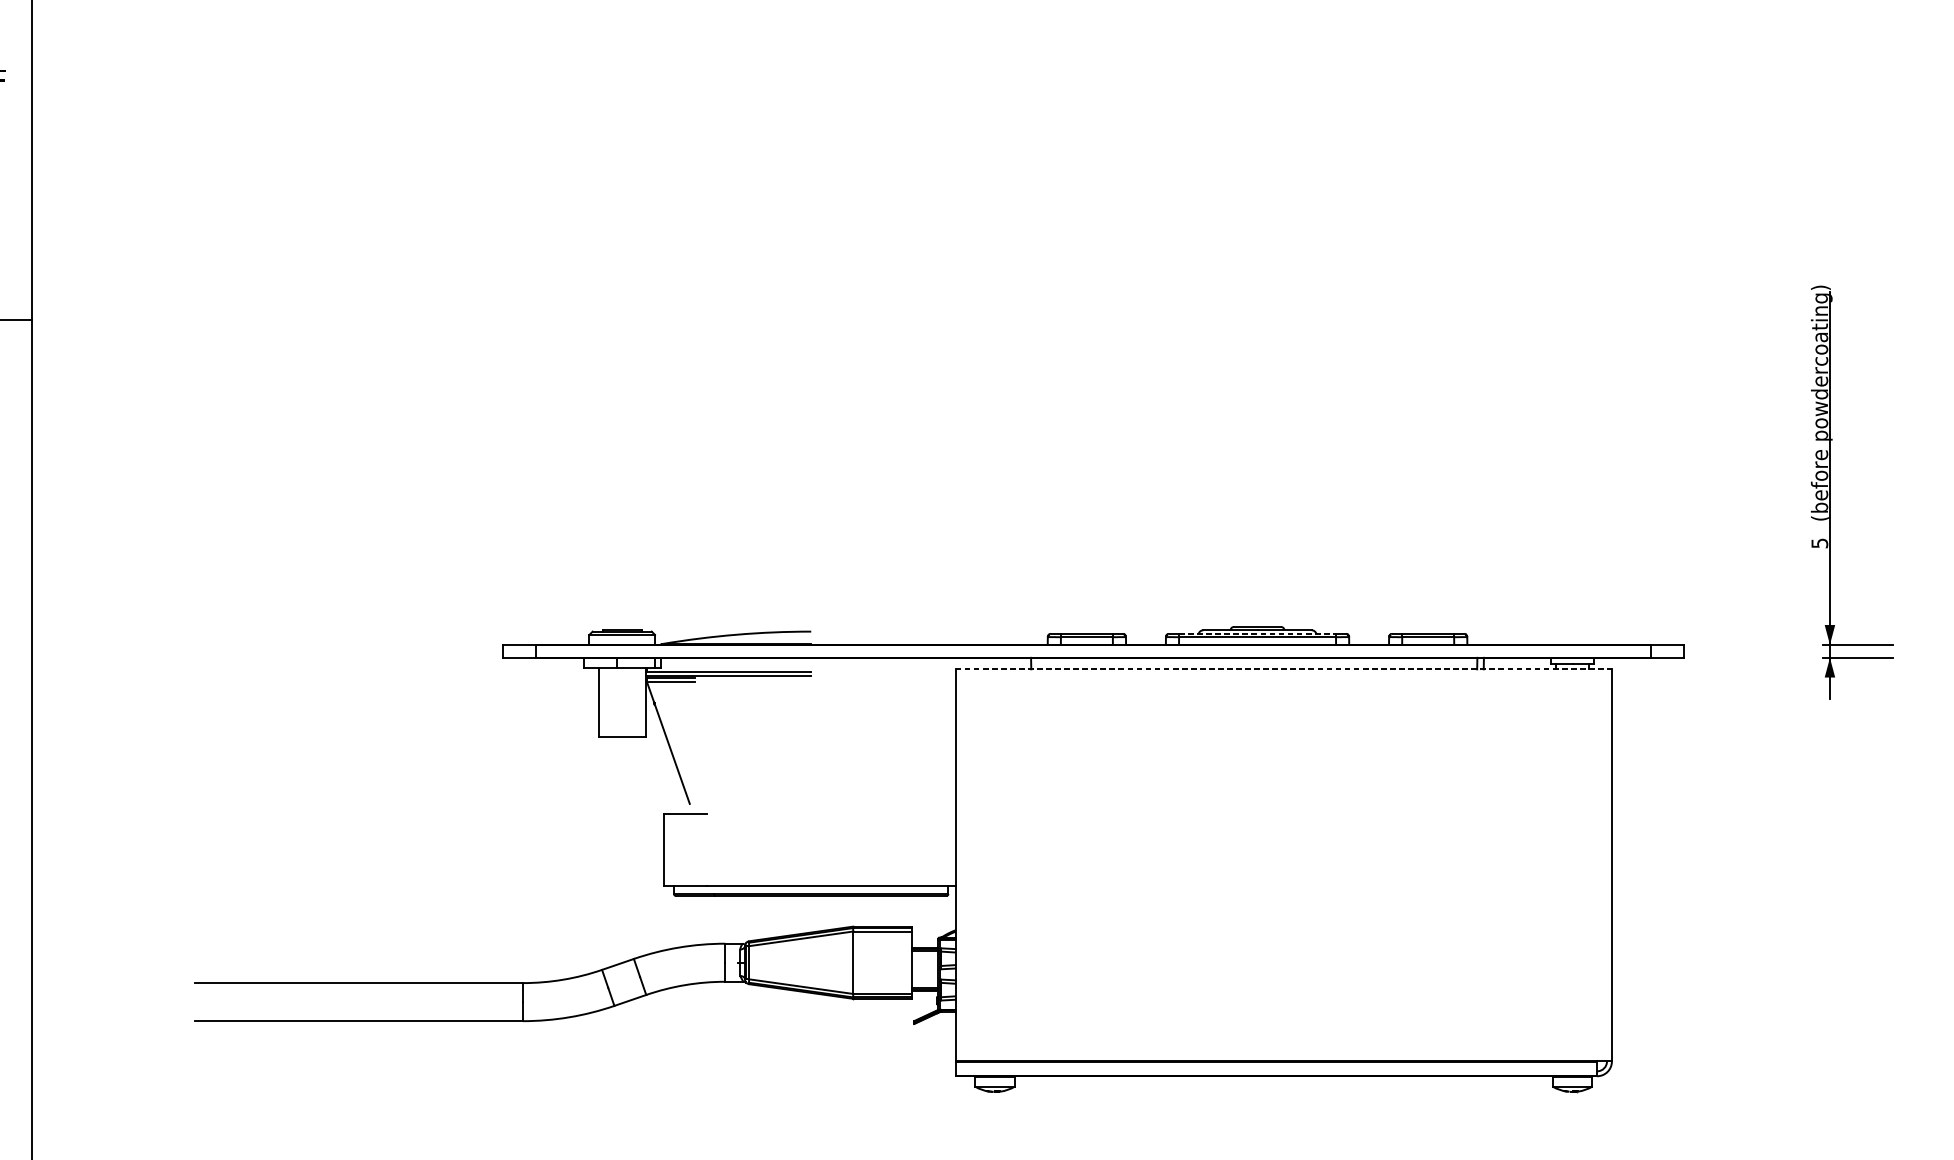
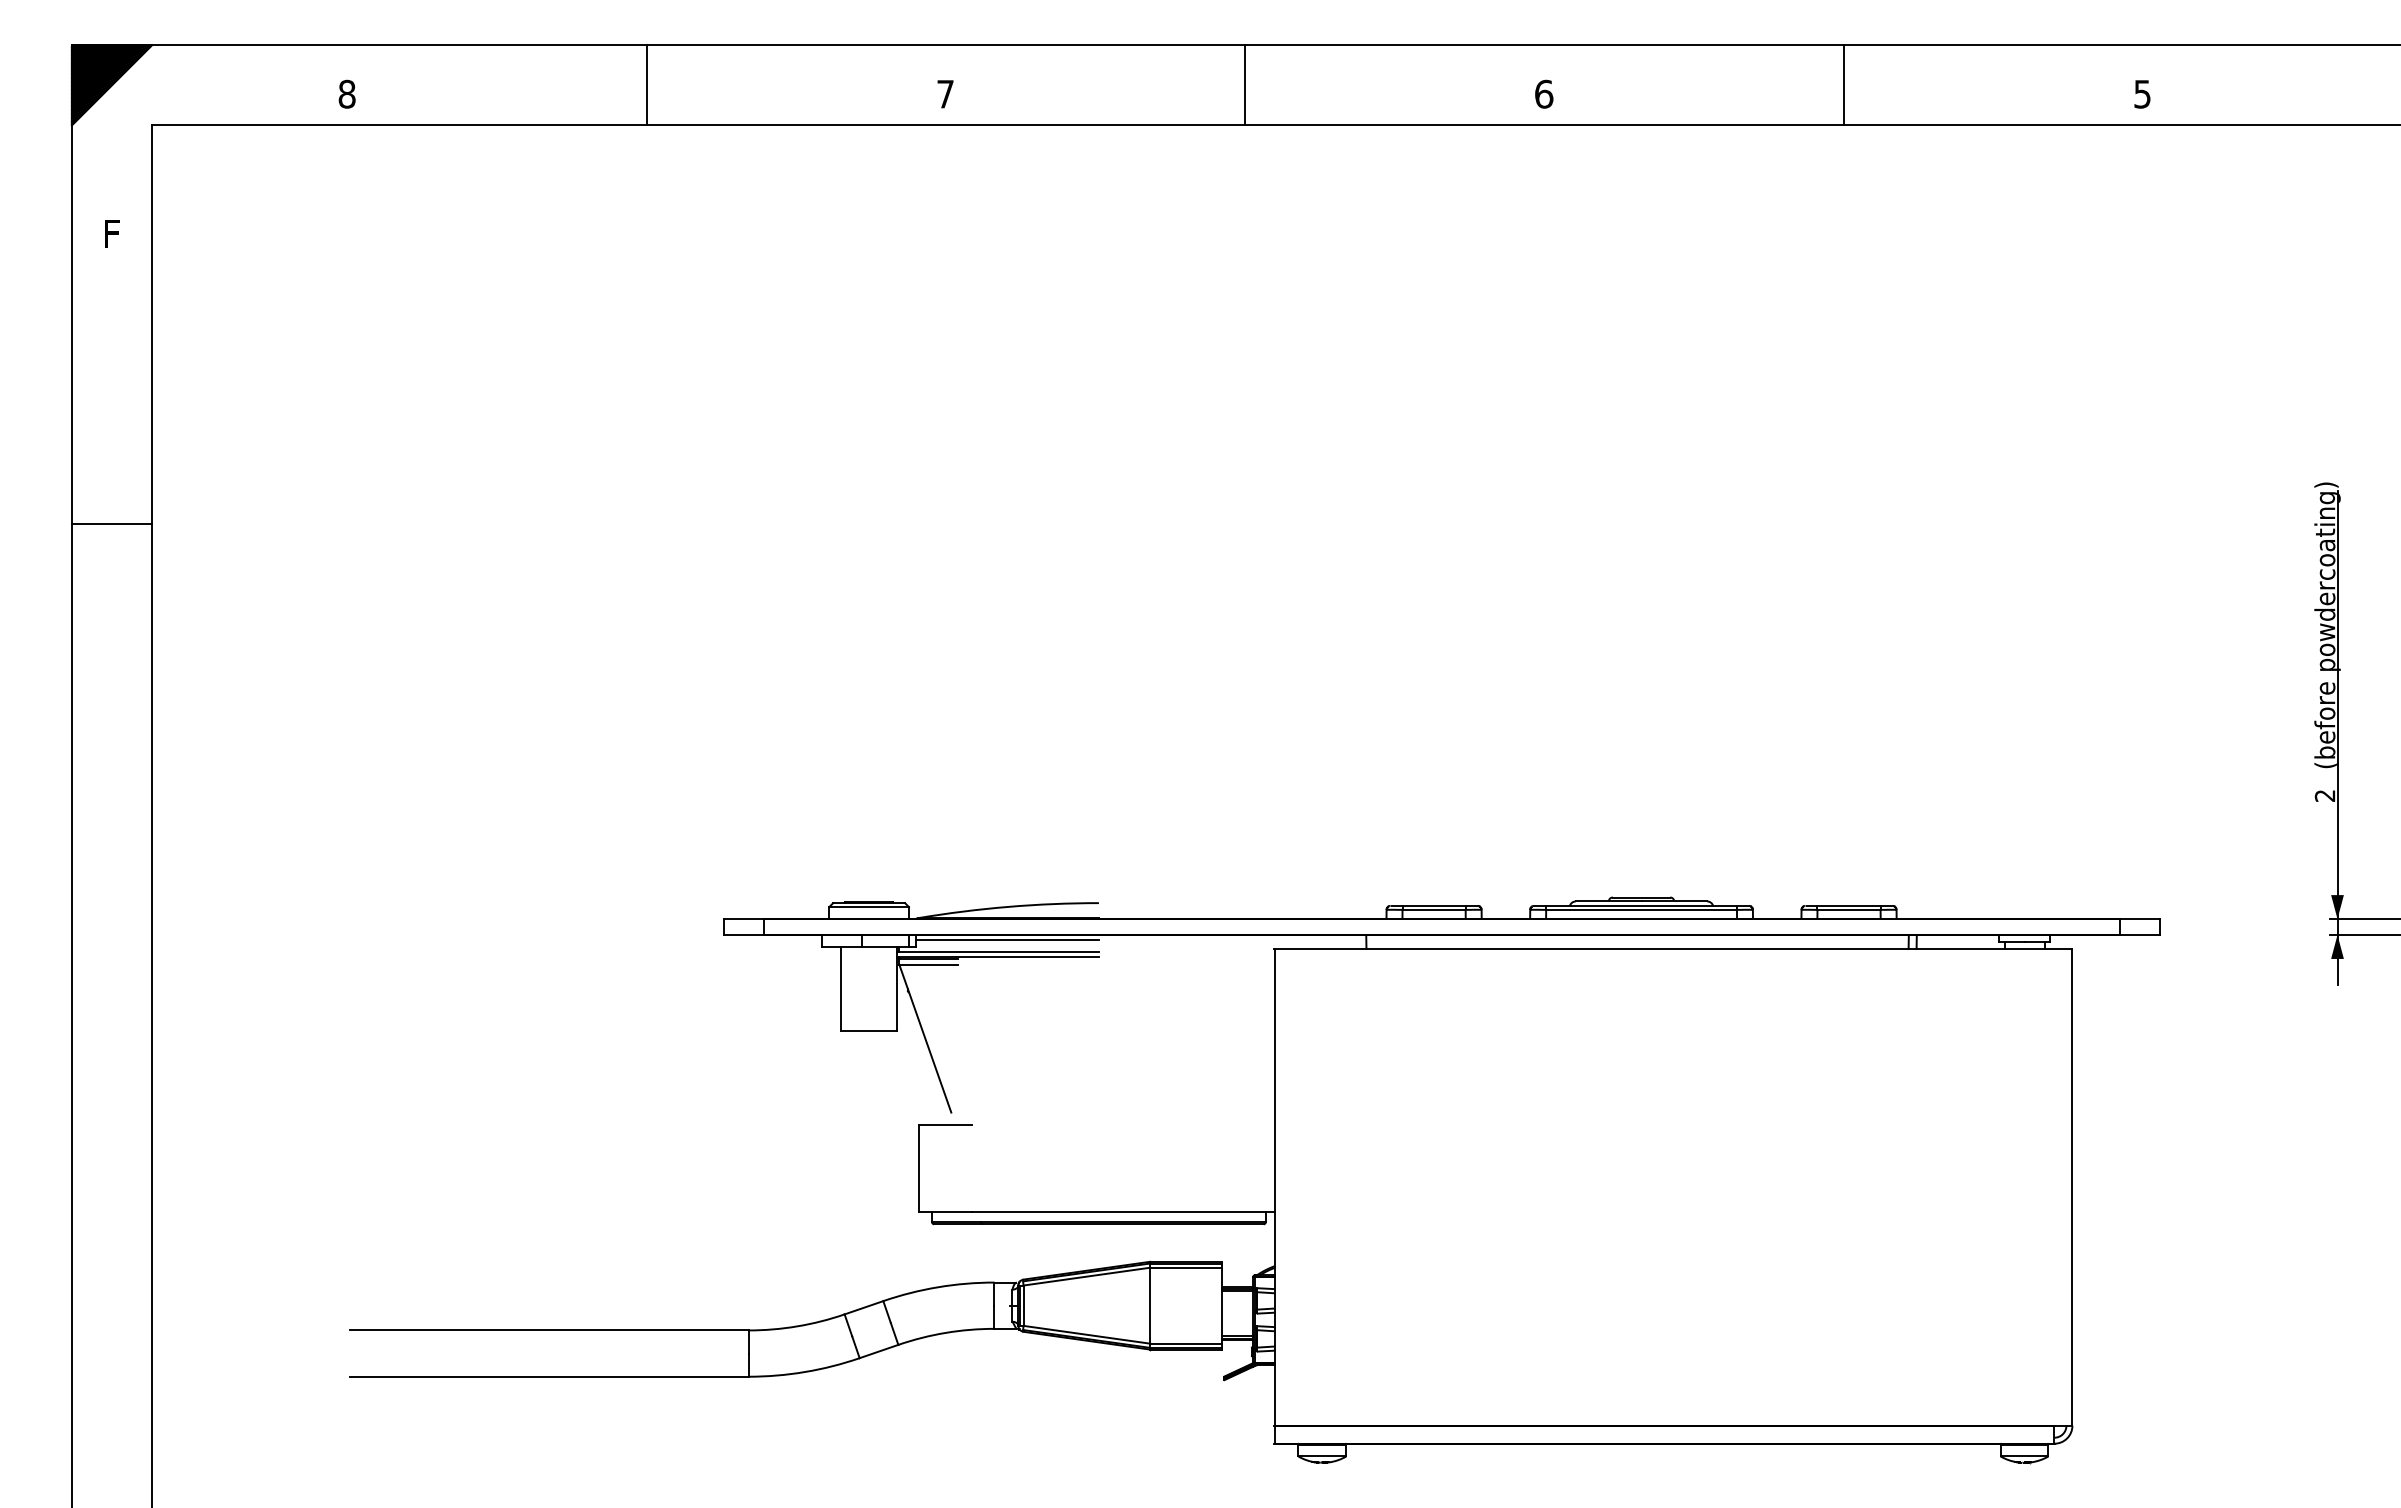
text: (1819, 543) -> (2324, 795), 5 -> 2
line: (1258, 633) -> (1642, 905), dashed -> solid
line: (736, 661) -> (1007, 939), added
line: (1283, 668) -> (1673, 948), dashed -> solid

